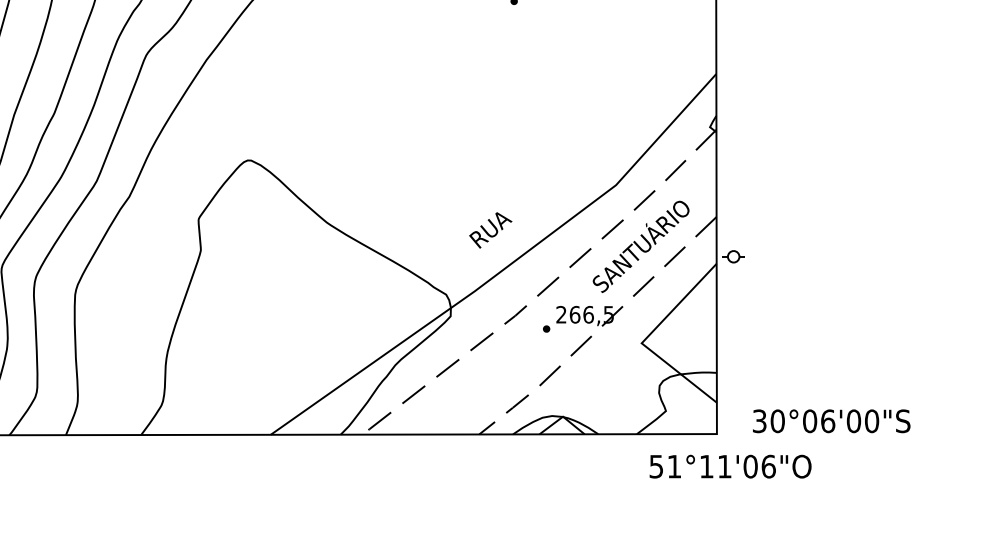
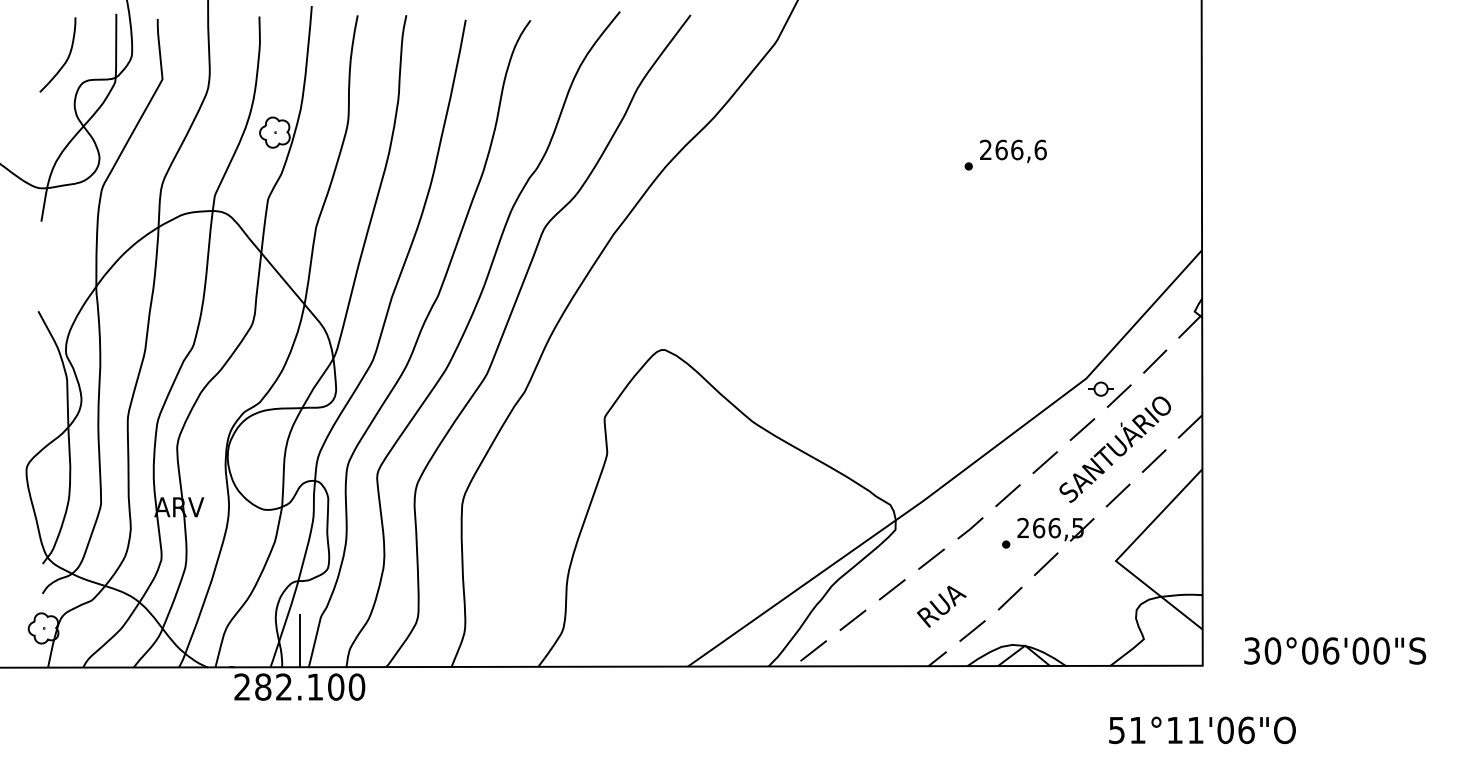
text: (490, 230) -> (941, 606), moved
part: (733, 256) -> (1100, 388), moved
text: (730, 466) -> (1202, 730), moved

